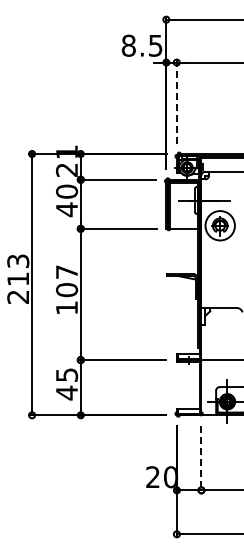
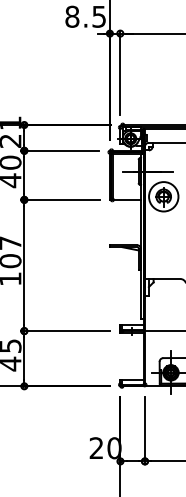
line: (176, 101) -> (120, 72), dashed -> solid
line: (201, 459) -> (145, 430), dashed -> solid

